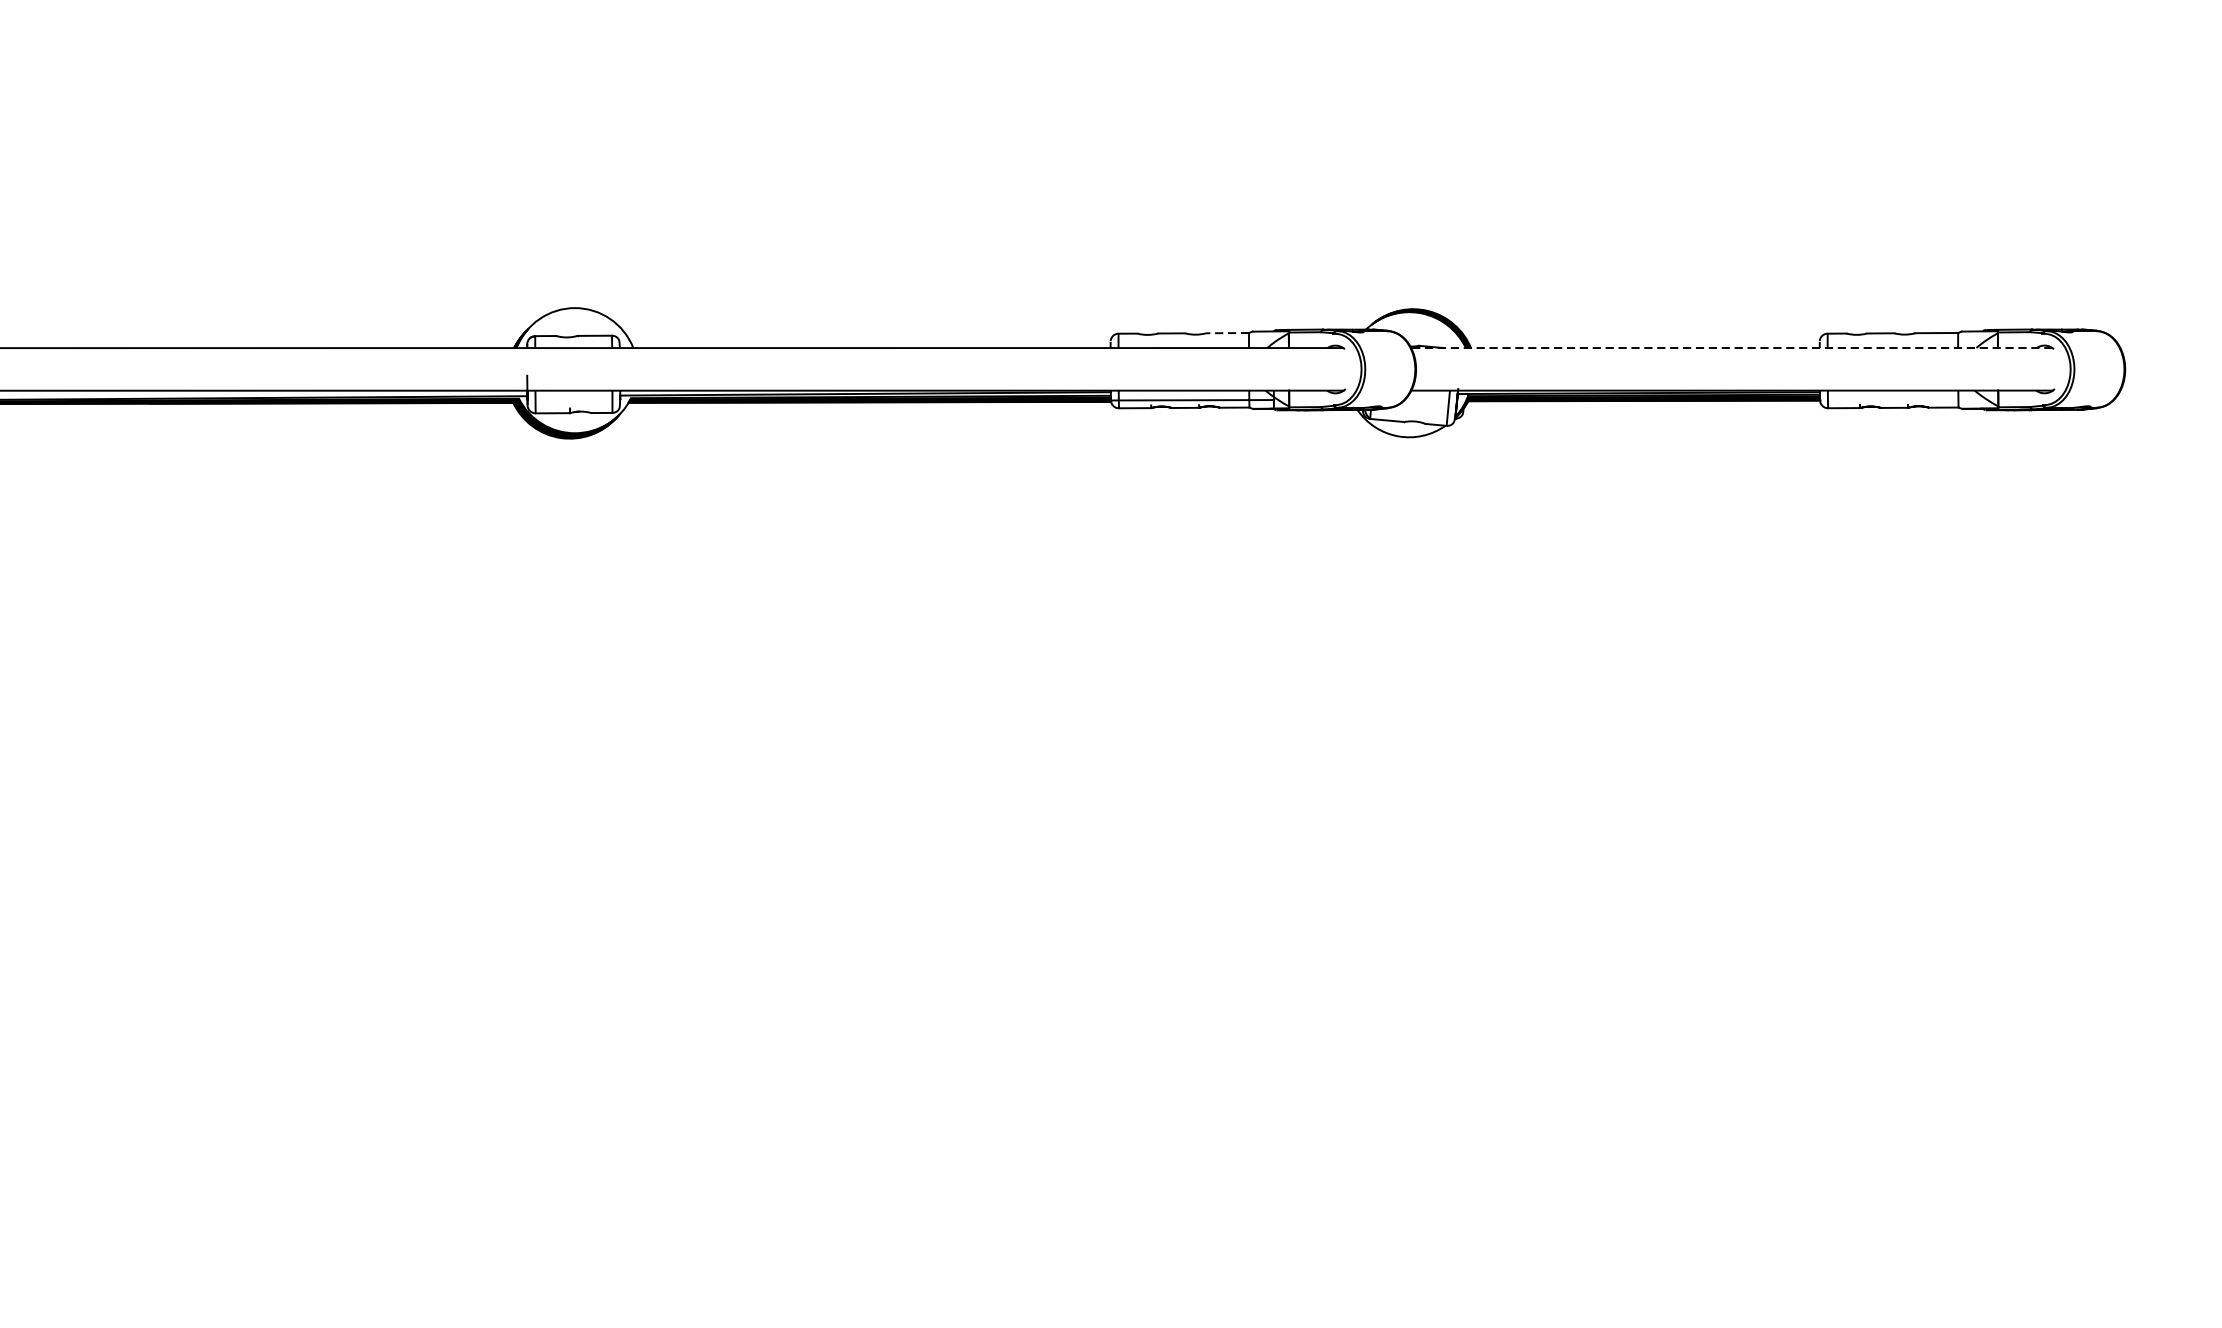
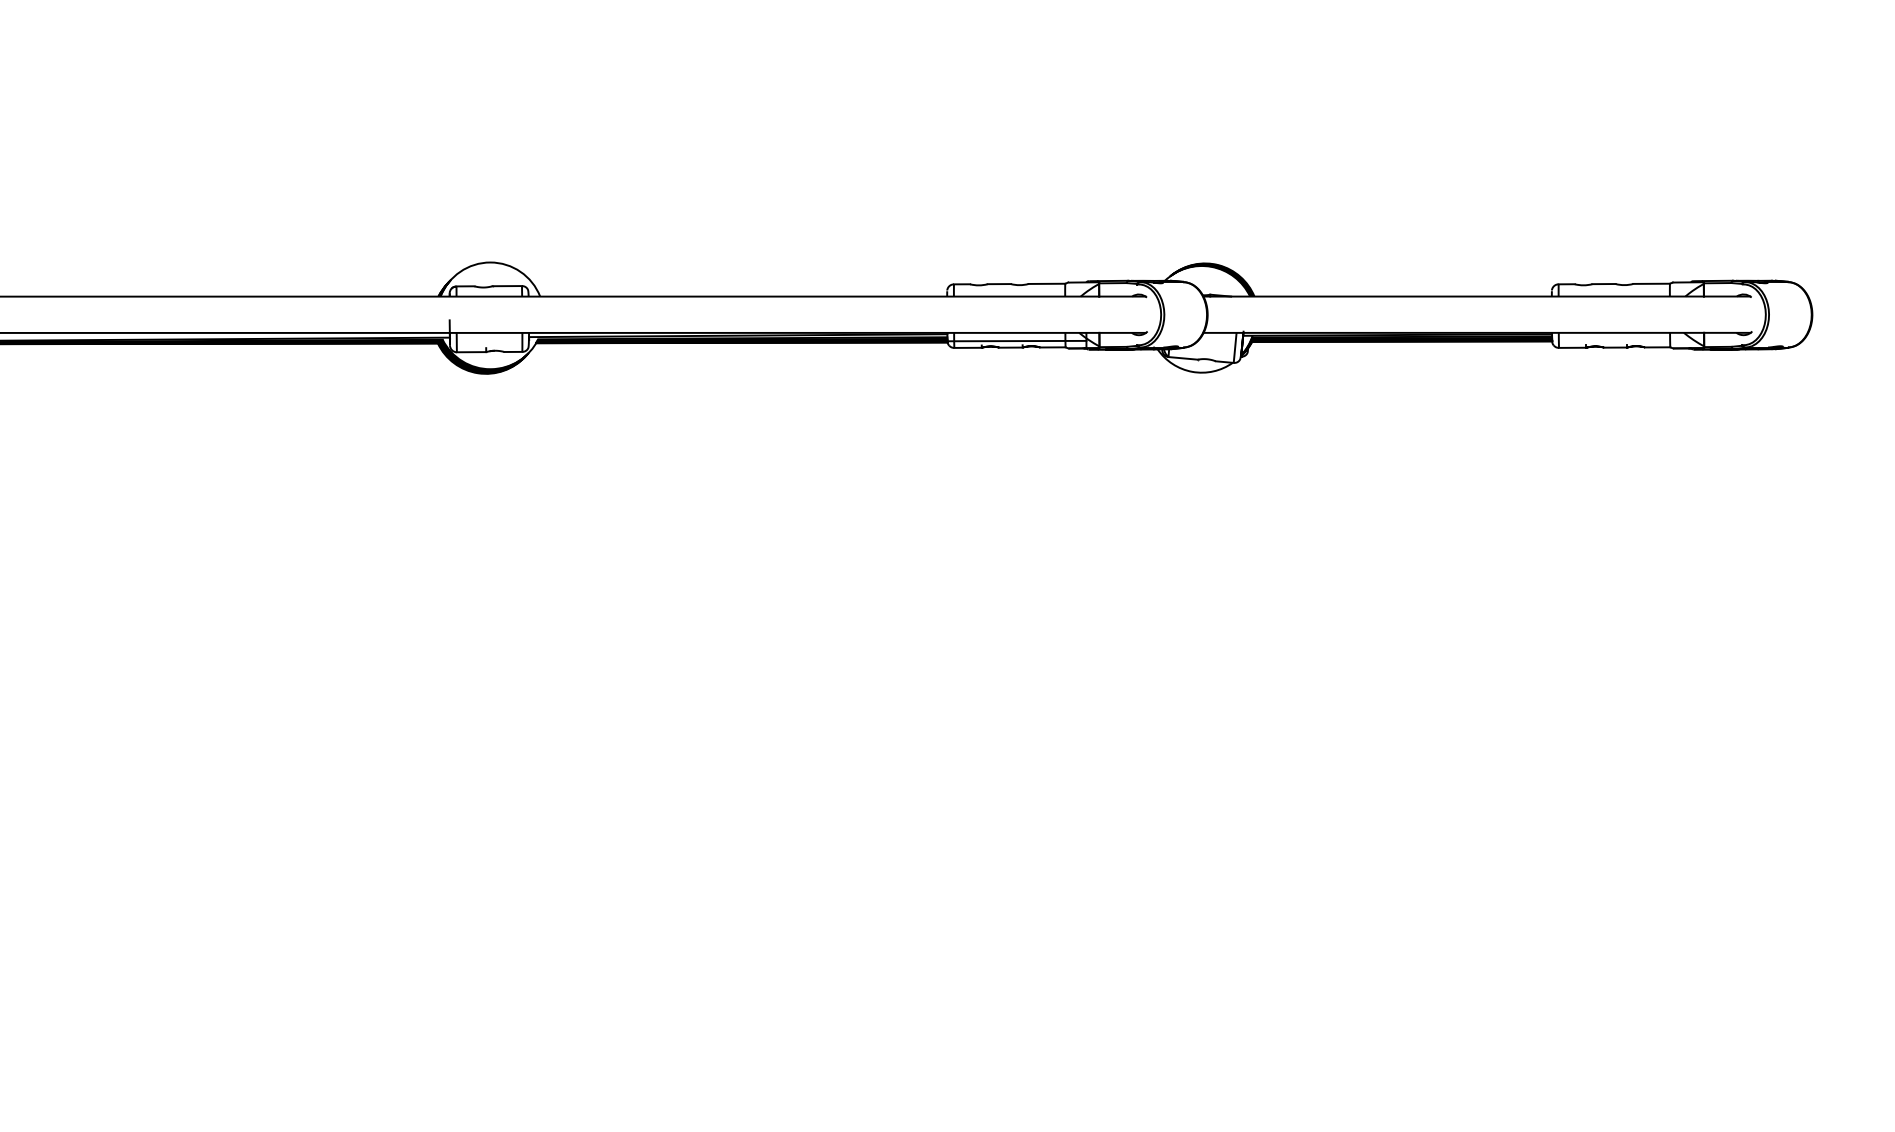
line: (1227, 332) -> (1046, 283), dashed -> solid
line: (1732, 347) -> (1477, 296), dashed -> solid

